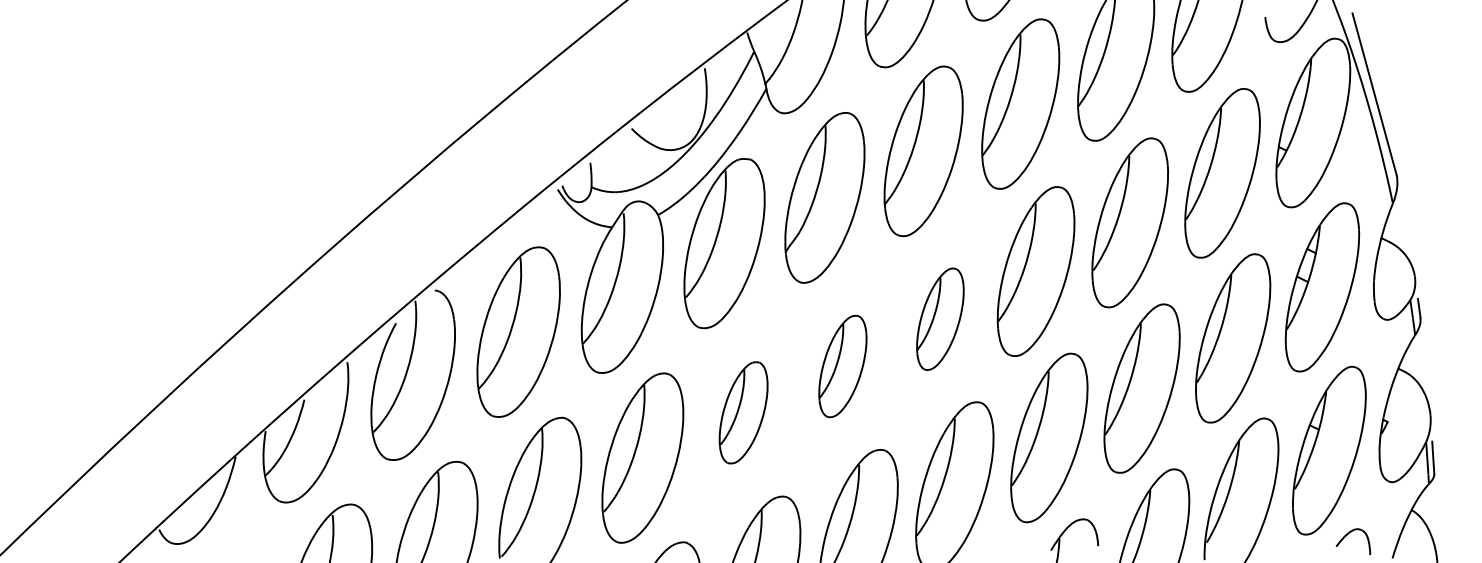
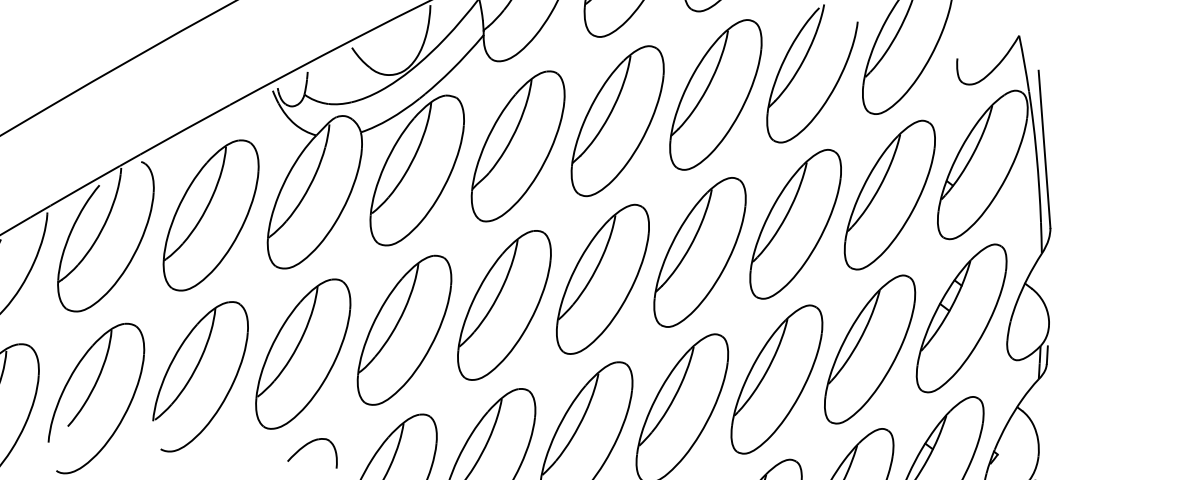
part: (940, 318) -> (603, 278), size x1.67
part: (842, 366) -> (504, 305), size x1.67
part: (743, 412) -> (404, 330), size x1.67

